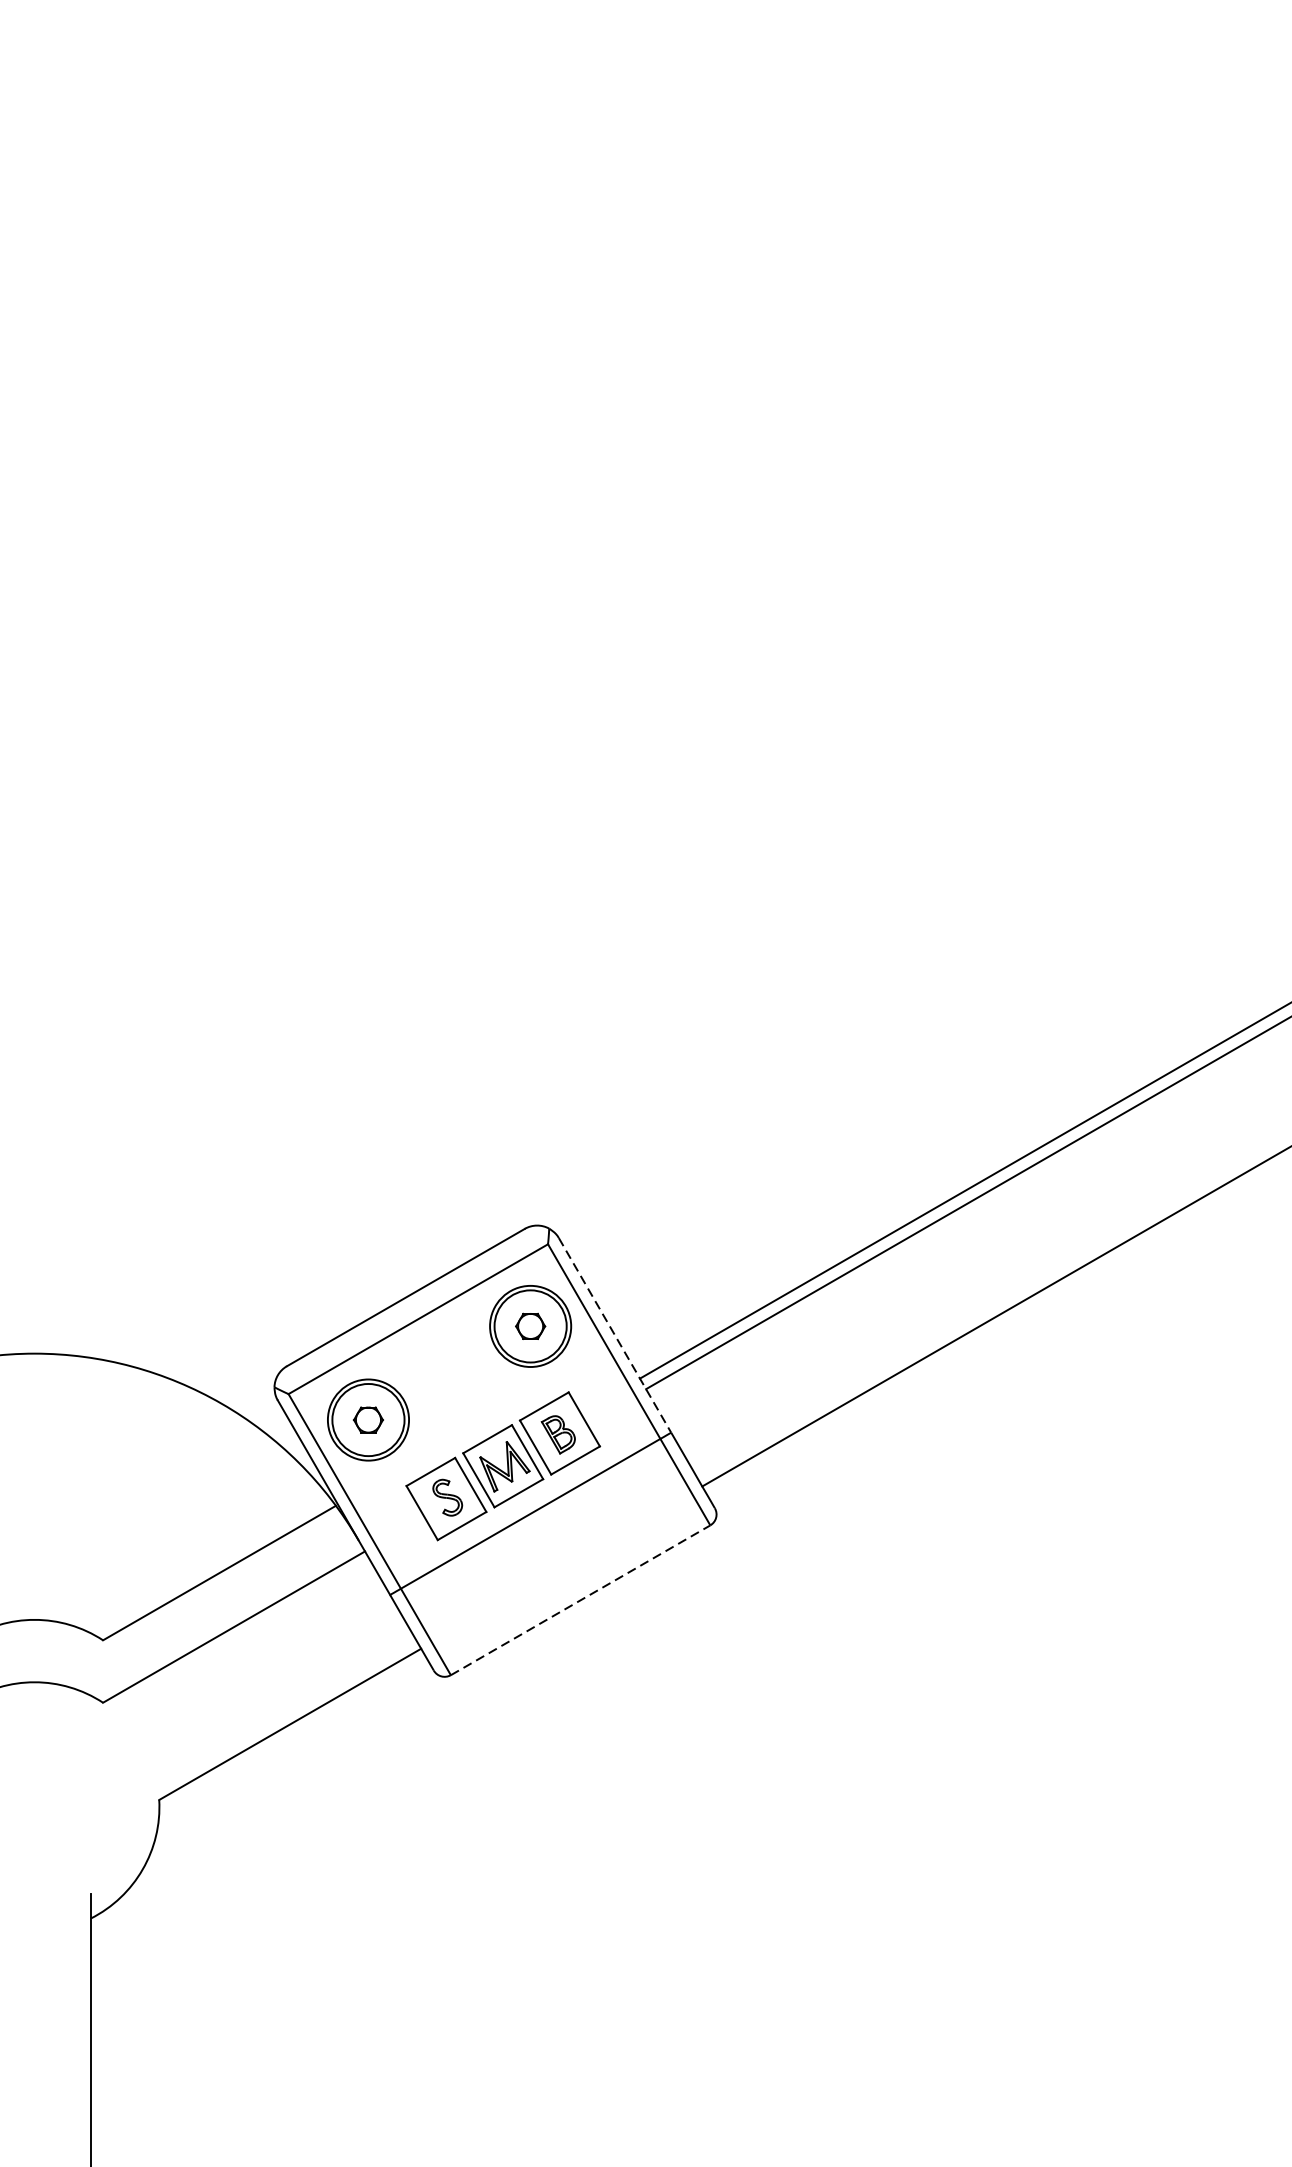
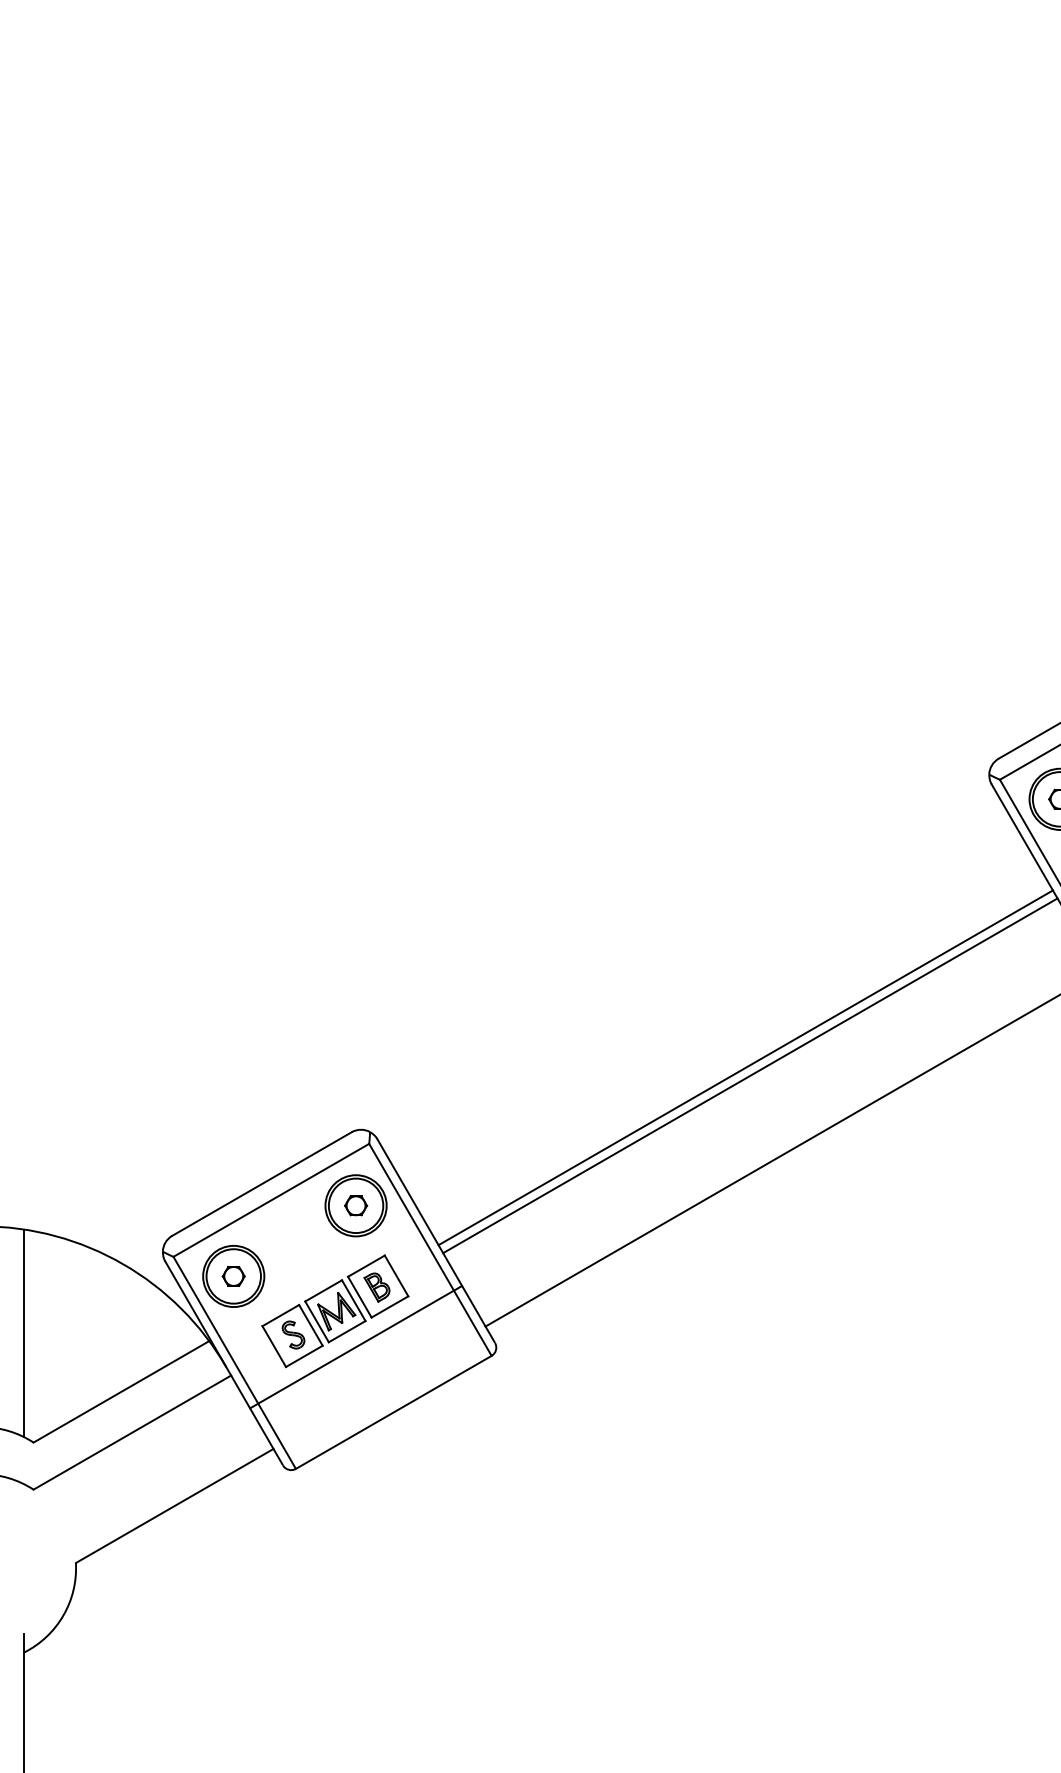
line: (614, 1335) -> (419, 1212), dashed -> solid
line: (91, 1495) -> (24, 1333), added
line: (580, 1600) -> (393, 1412), dashed -> solid

